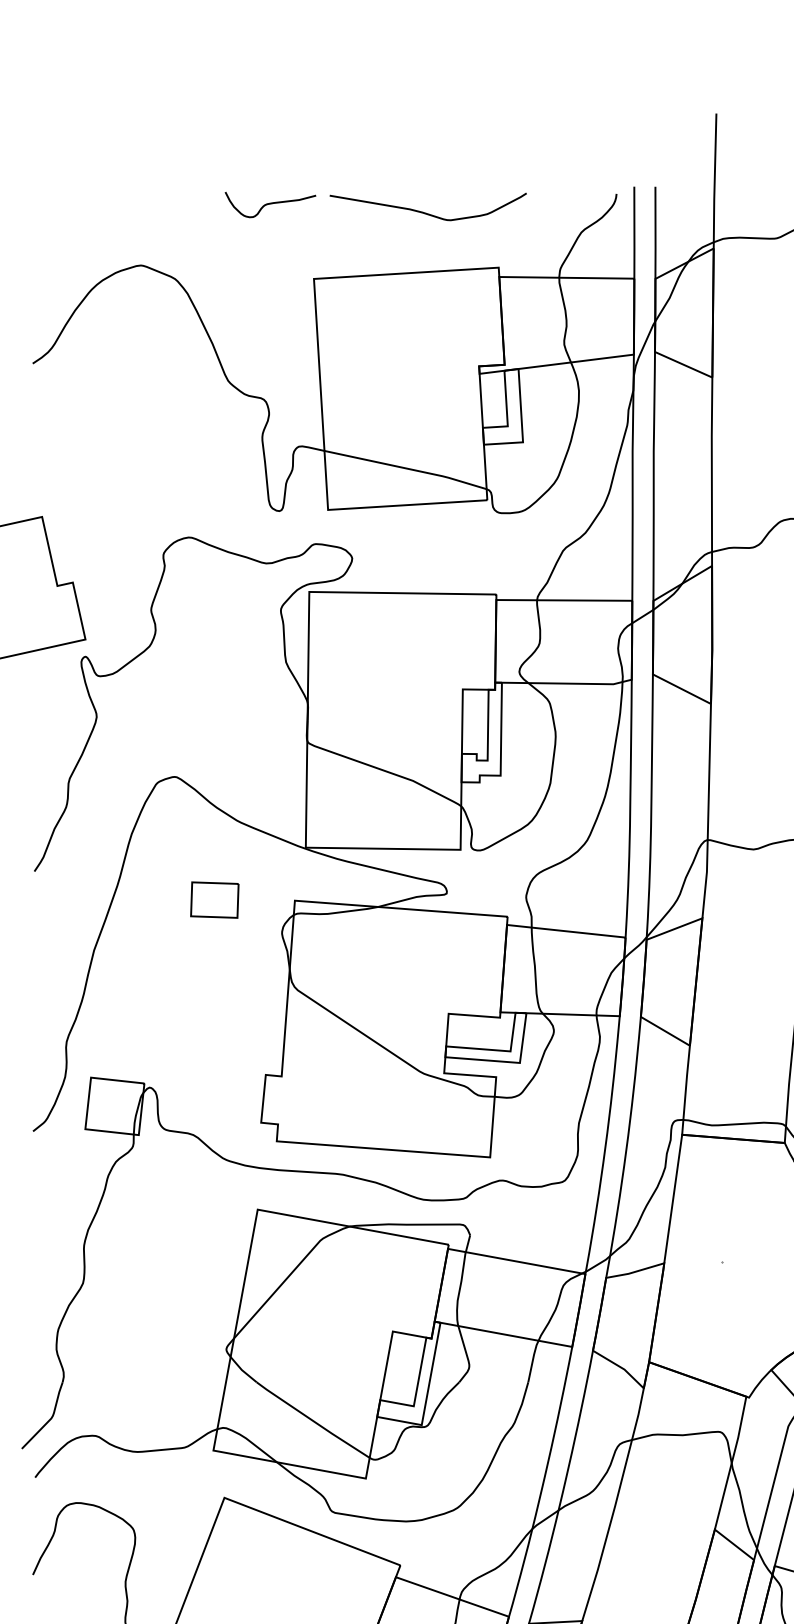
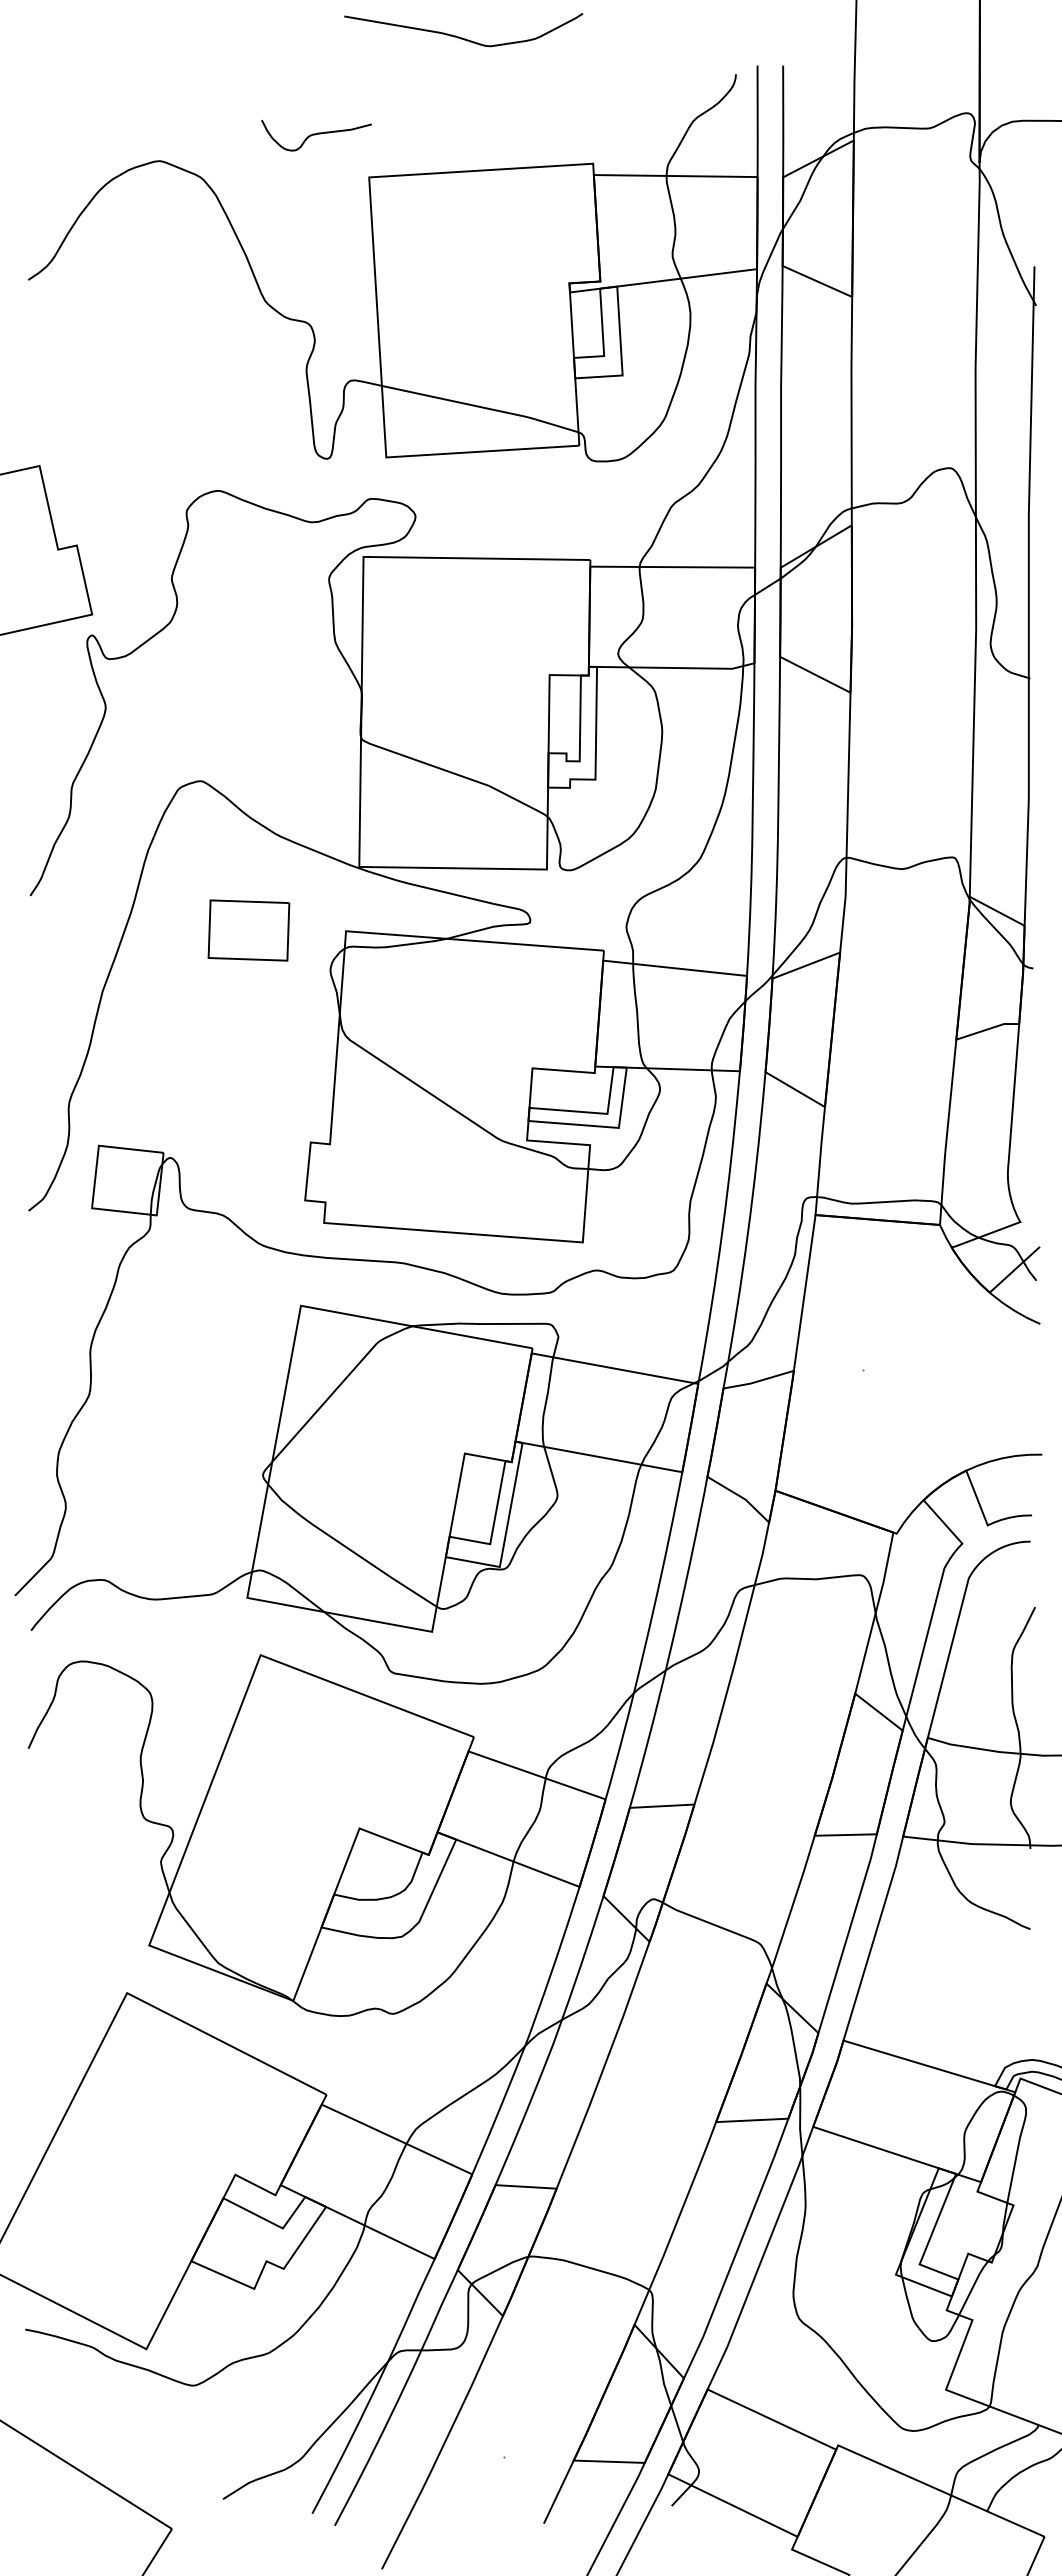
curve: (270, 203) -> (316, 134), moved
curve: (427, 213) -> (462, 37), moved
part: (214, 900) -> (248, 930), size x1.4

